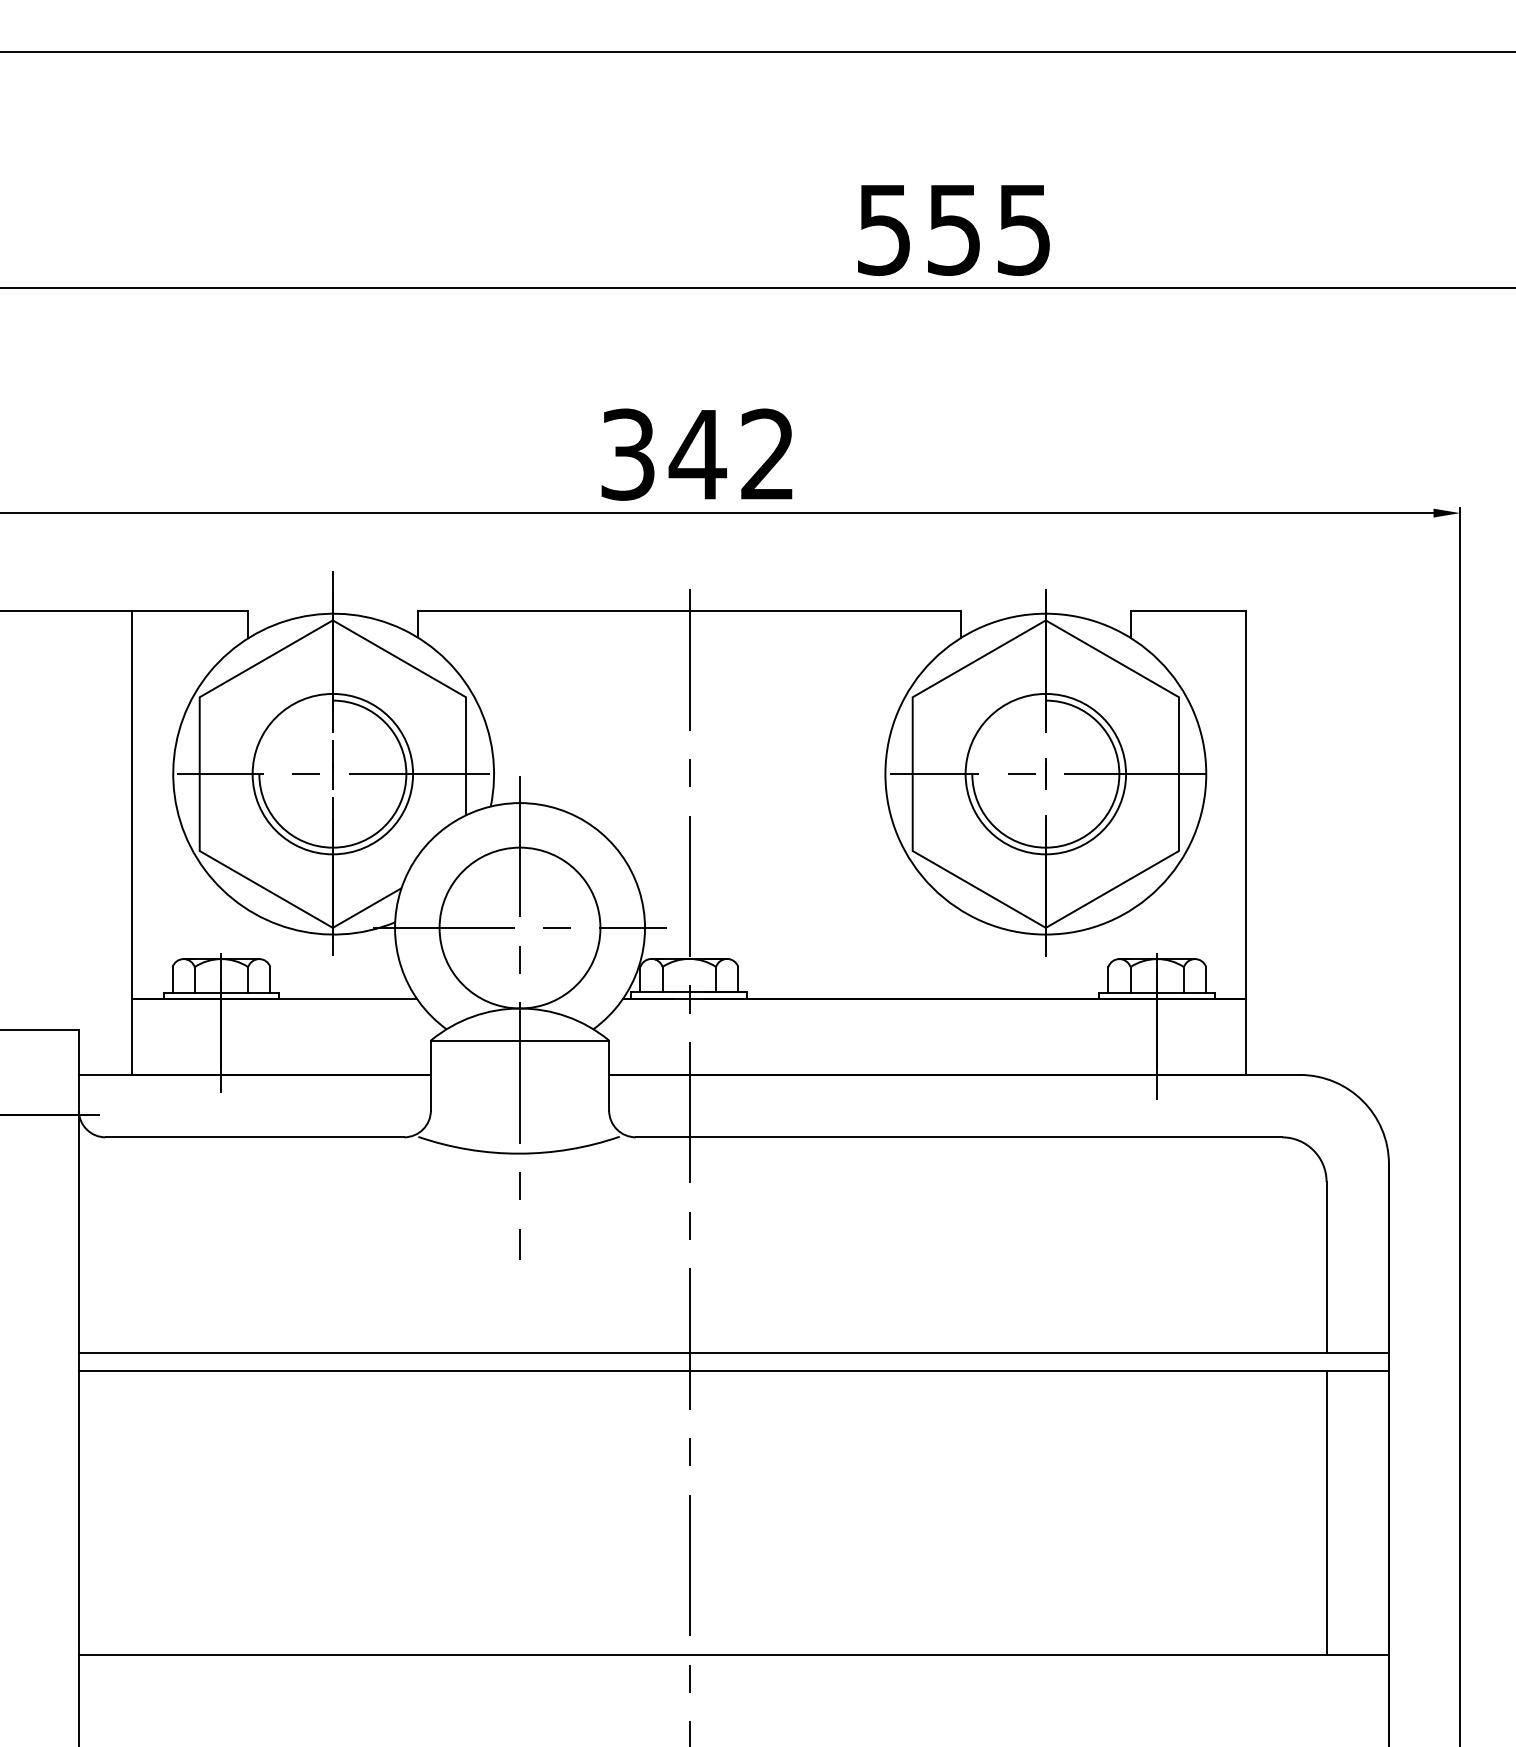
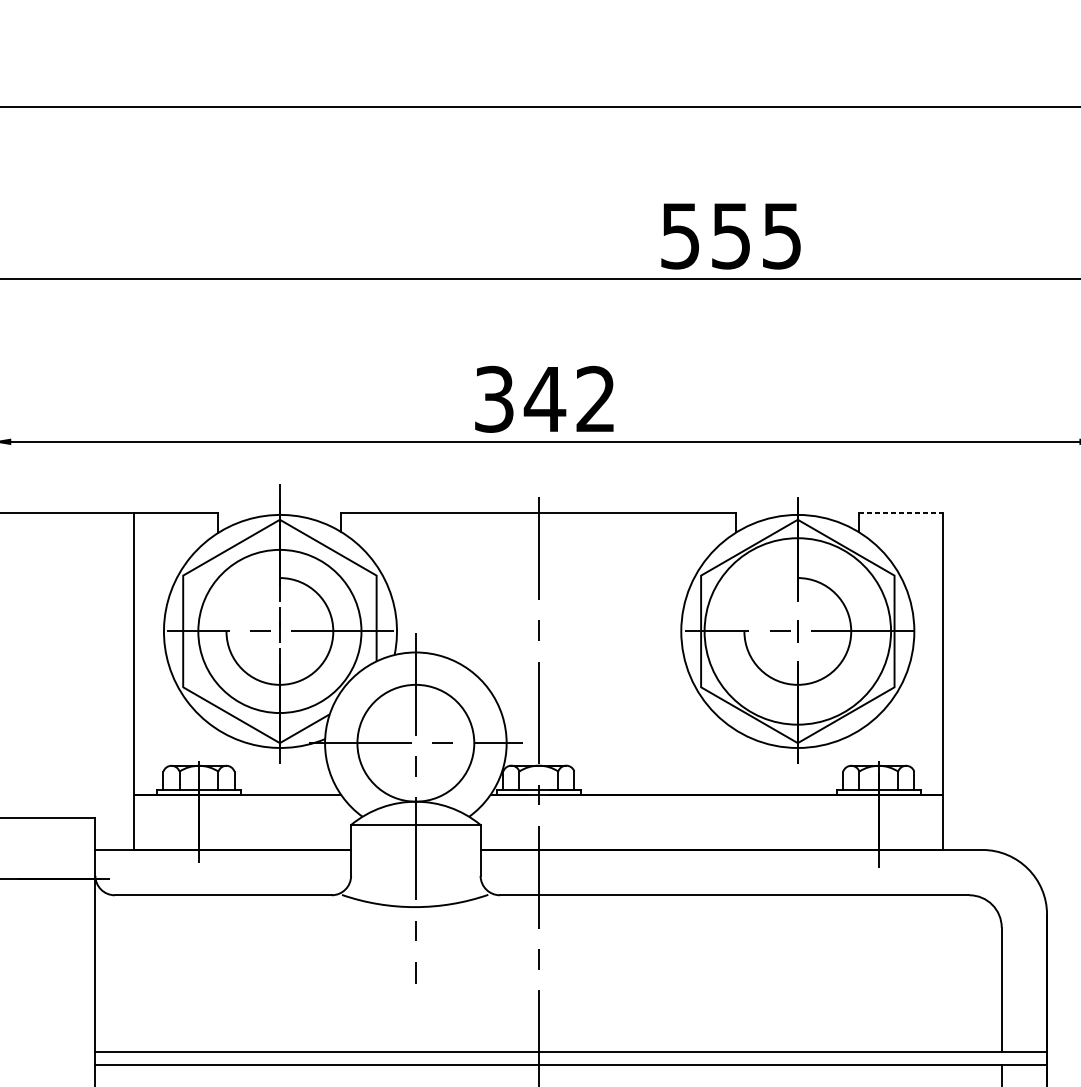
line: (1188, 611) -> (901, 513), solid -> dashed
circle: (332, 773) -> (279, 630), size x1.4
circle: (1045, 773) -> (797, 630), size x1.6

